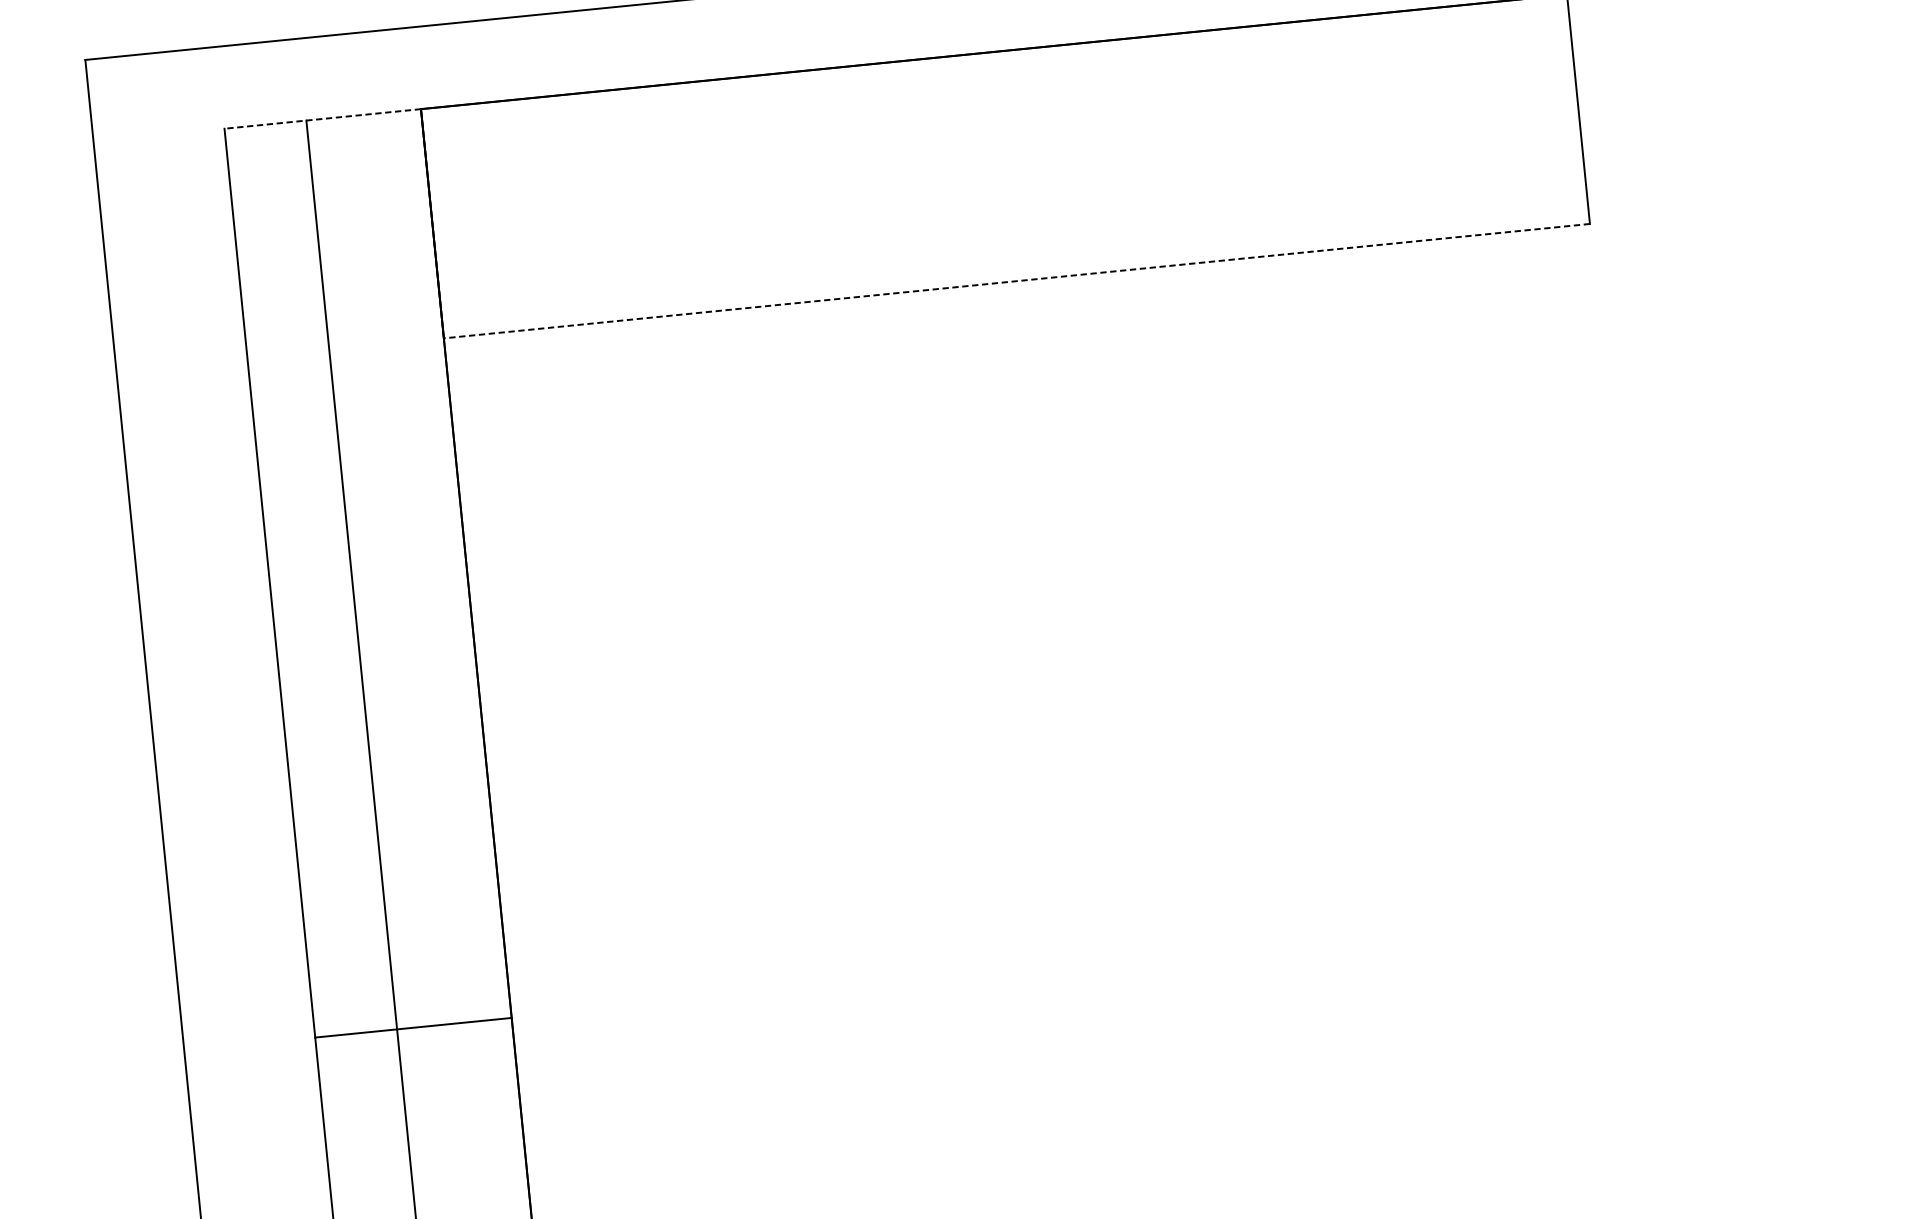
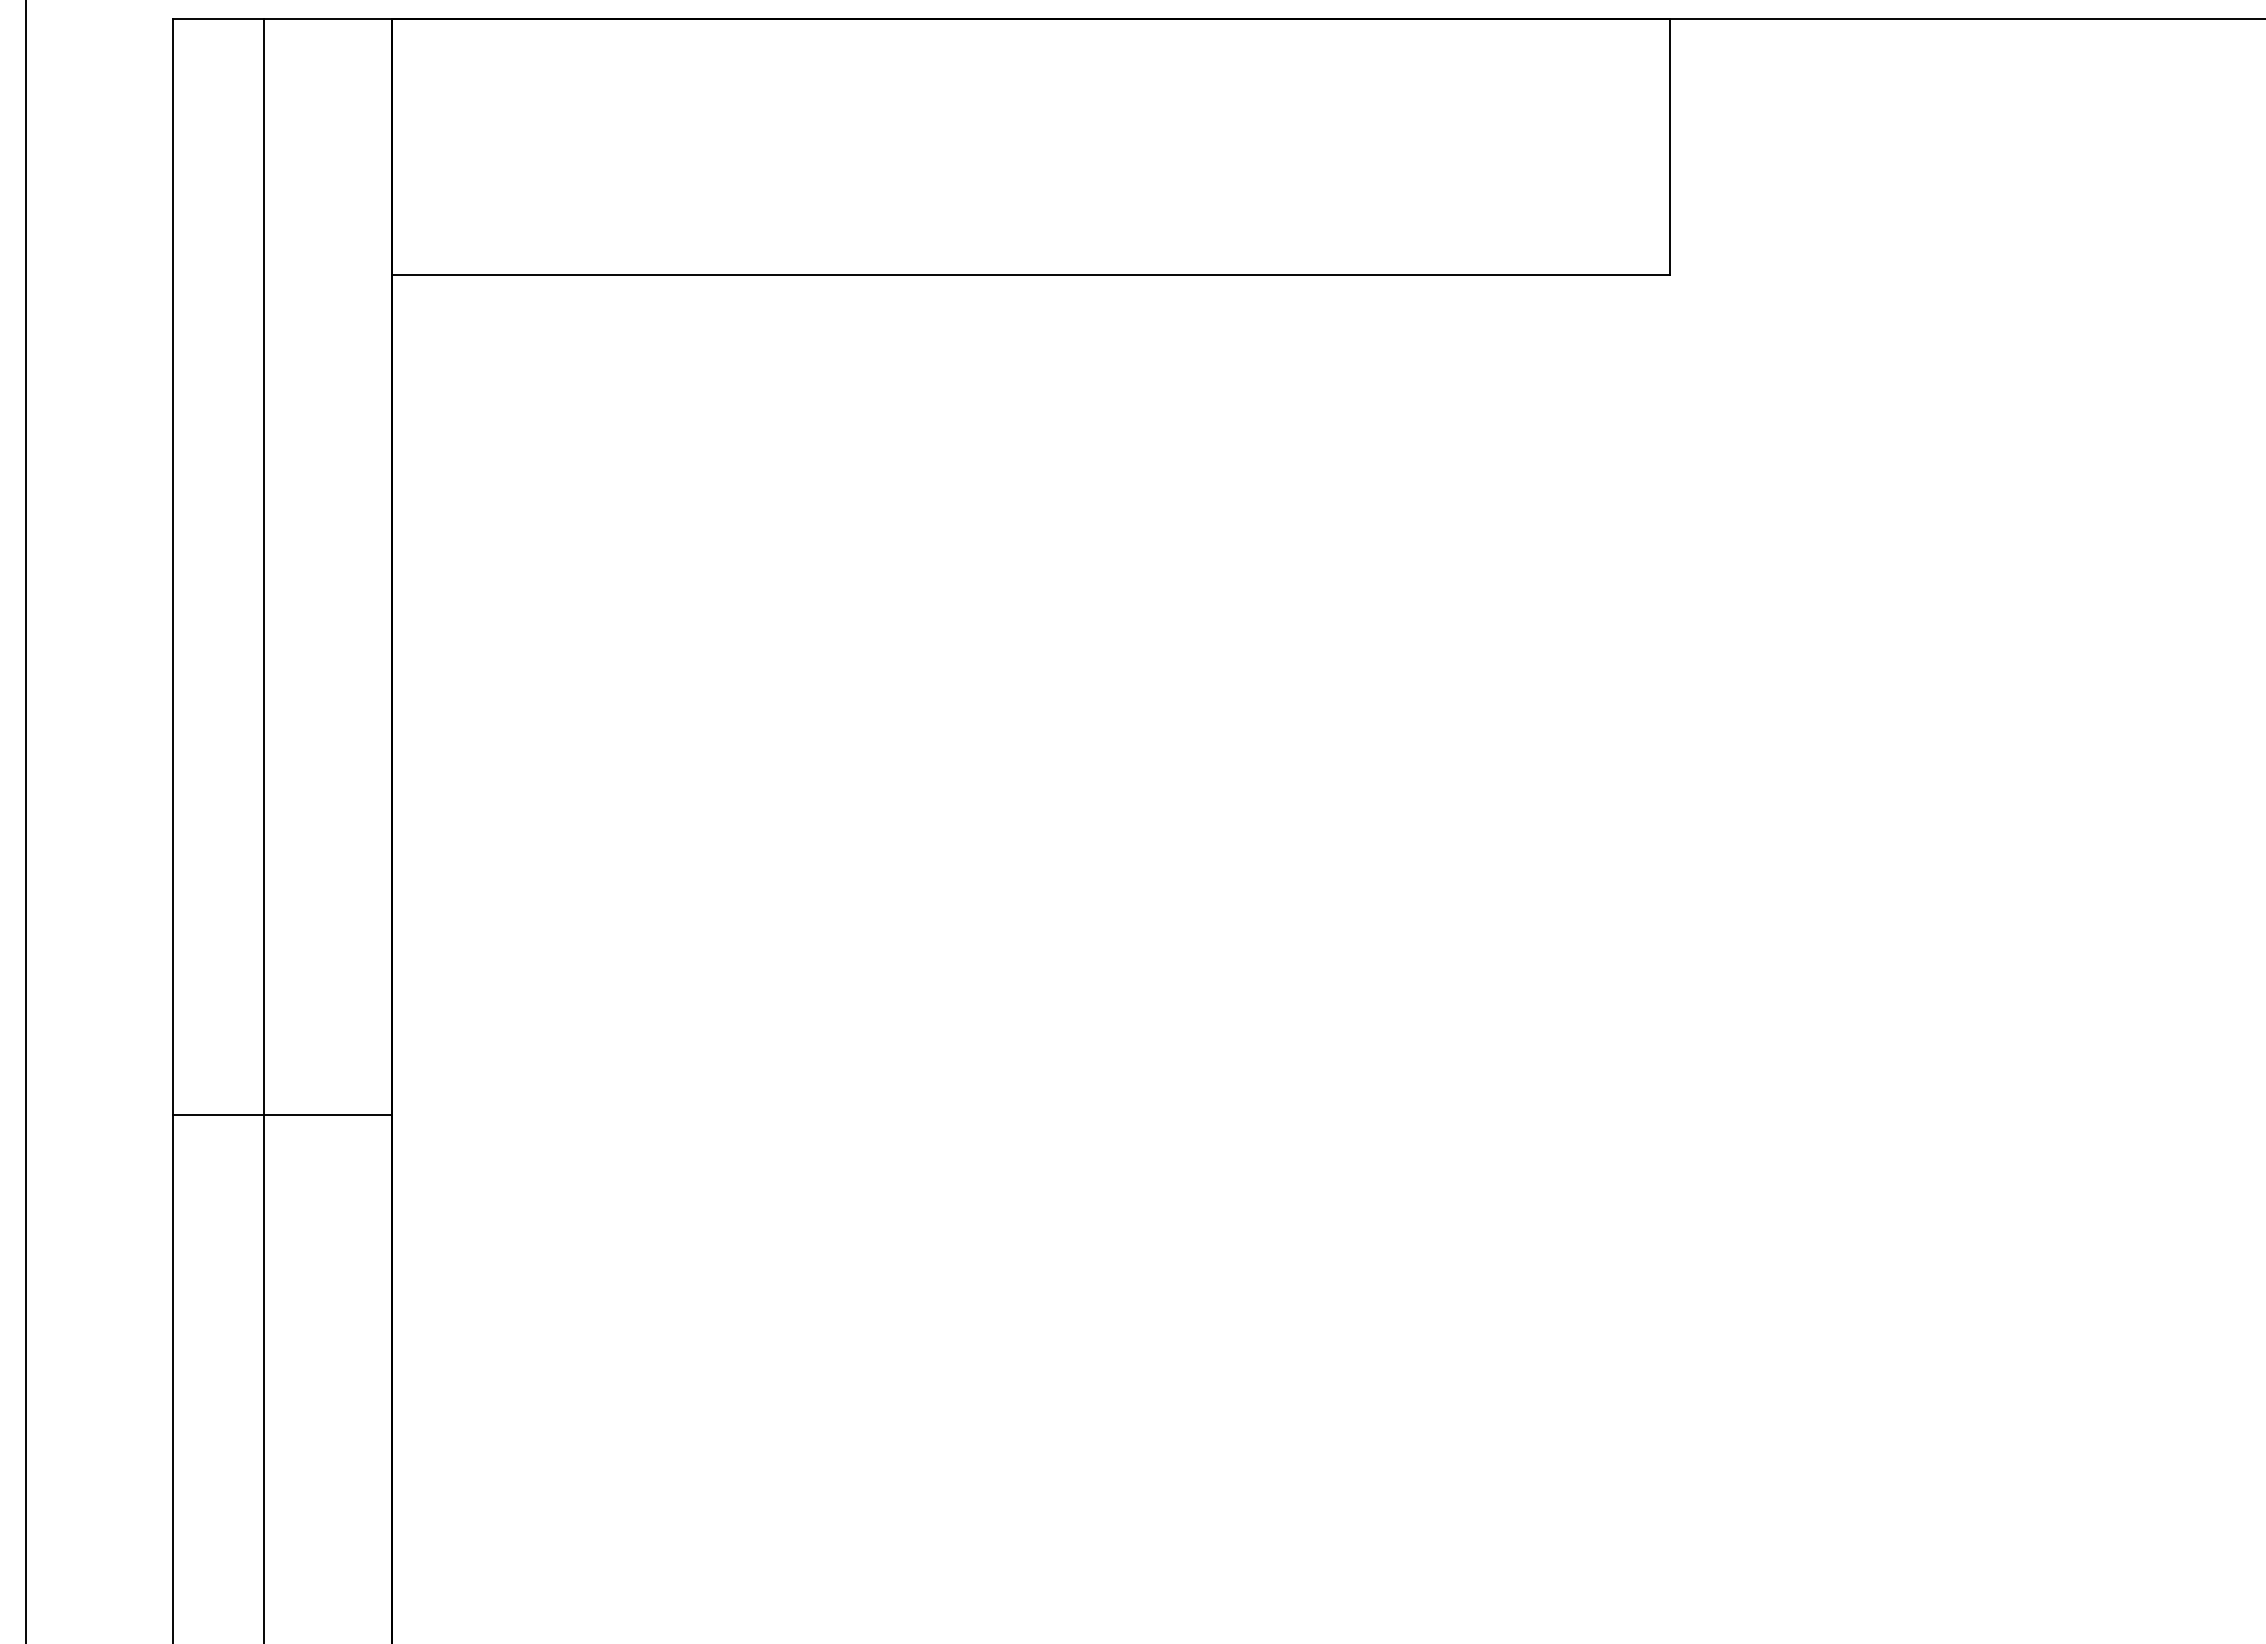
line: (323, 118) -> (282, 19), dashed -> solid
line: (1016, 281) -> (1030, 275), dashed -> solid
line: (412, 1027) -> (281, 1114), moved

